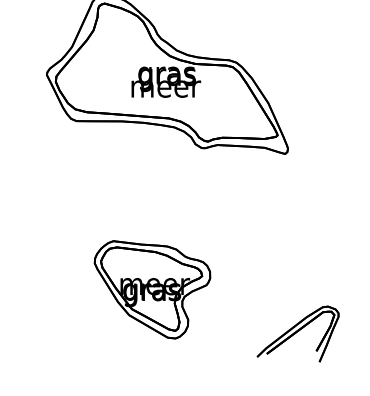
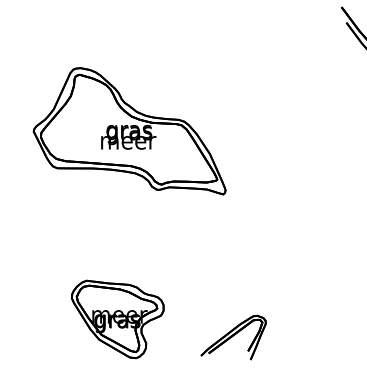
part: (152, 289) -> (117, 319), moved

